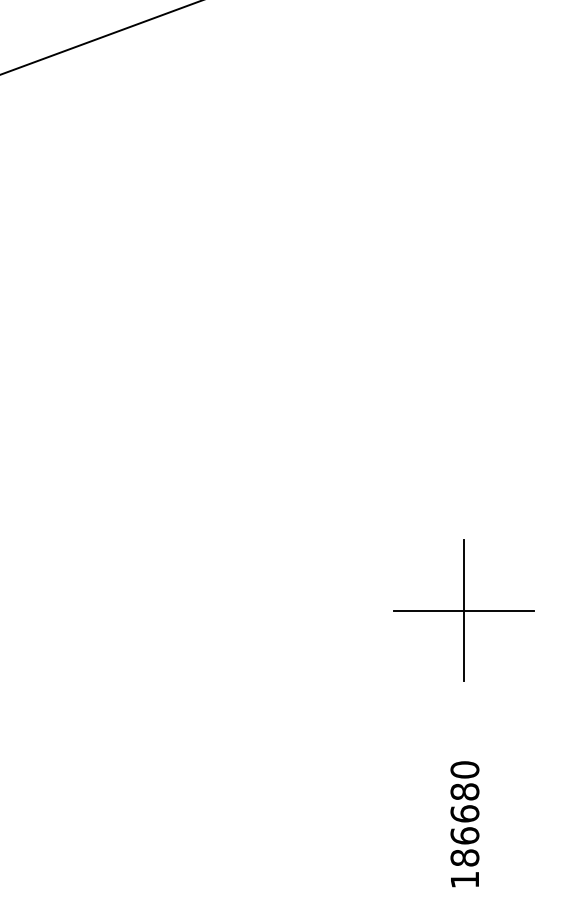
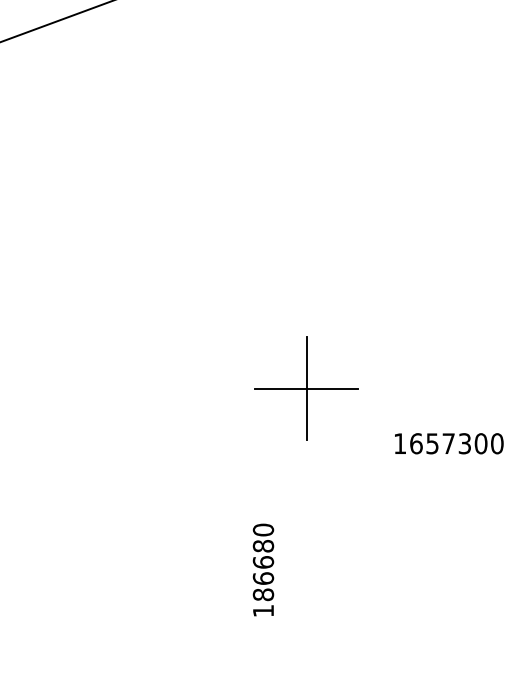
part: (463, 610) -> (306, 388), moved
text: (464, 823) -> (263, 569), moved

